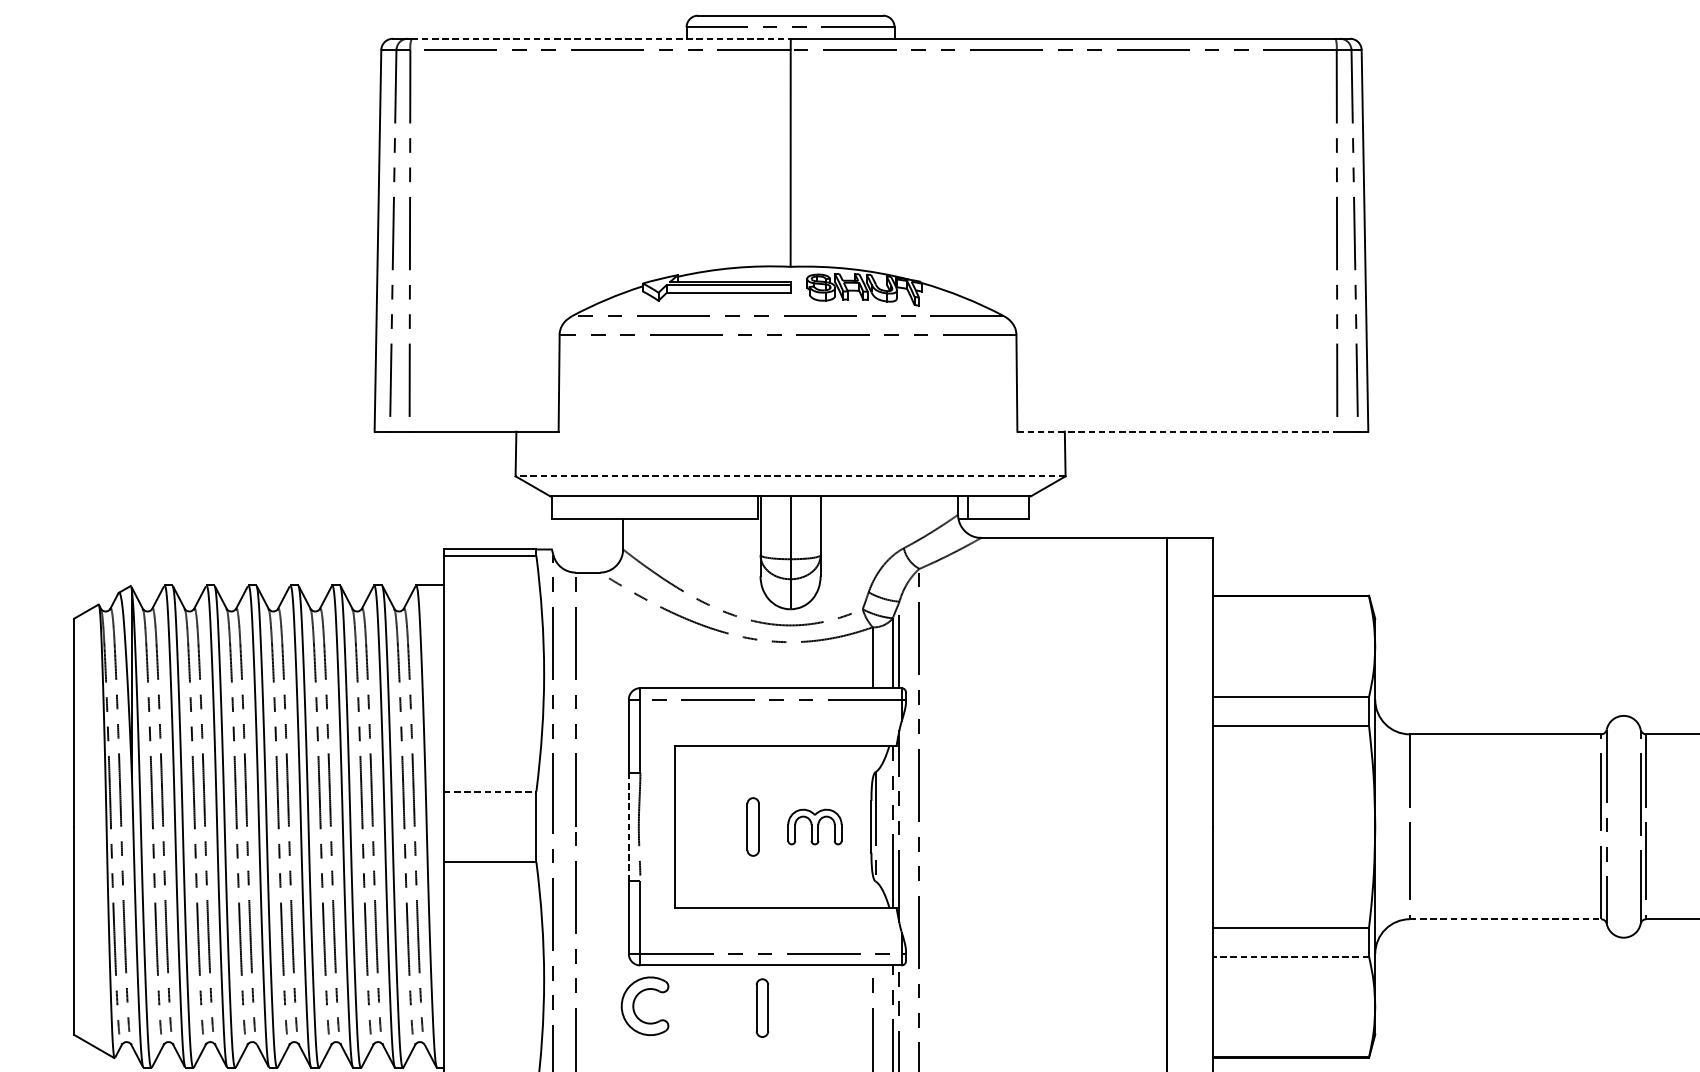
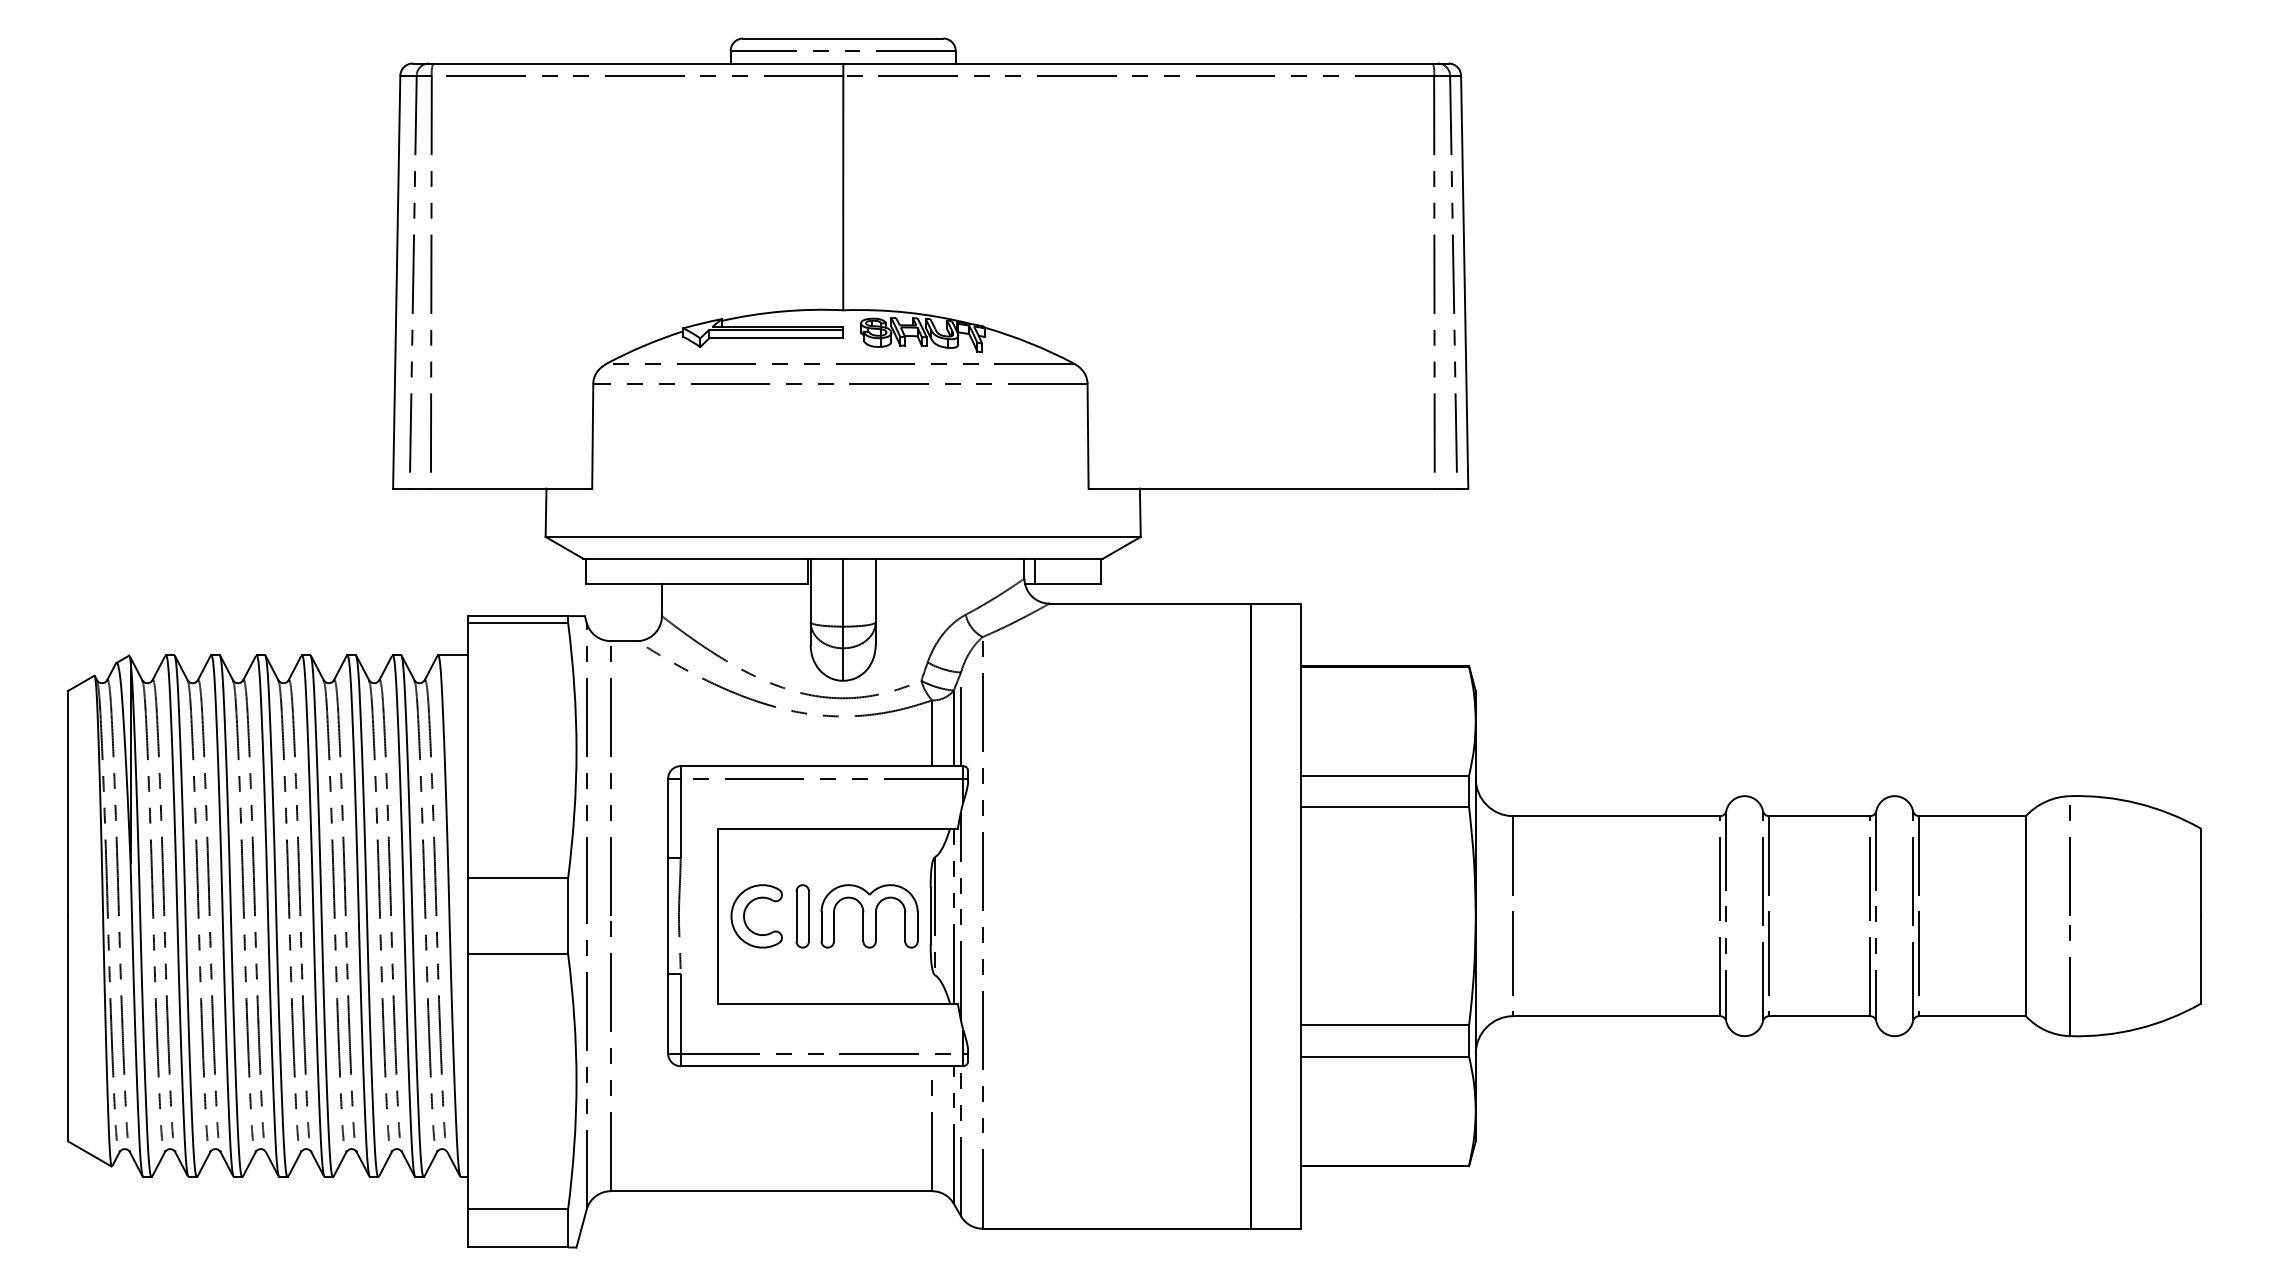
line: (601, 38) -> (638, 63), dashed -> solid
line: (1178, 431) -> (1262, 488), dashed -> solid
line: (790, 475) -> (843, 536), dashed -> solid
line: (490, 791) -> (518, 878), dashed -> solid
line: (629, 827) -> (668, 916), dashed -> solid
part: (814, 827) -> (869, 916), size x1.67
line: (1506, 919) -> (1617, 1016), dashed -> solid
line: (1290, 956) -> (1384, 1056), dashed -> solid
part: (634, 1003) -> (745, 913), moved
part: (762, 1008) -> (812, 1112), removed

